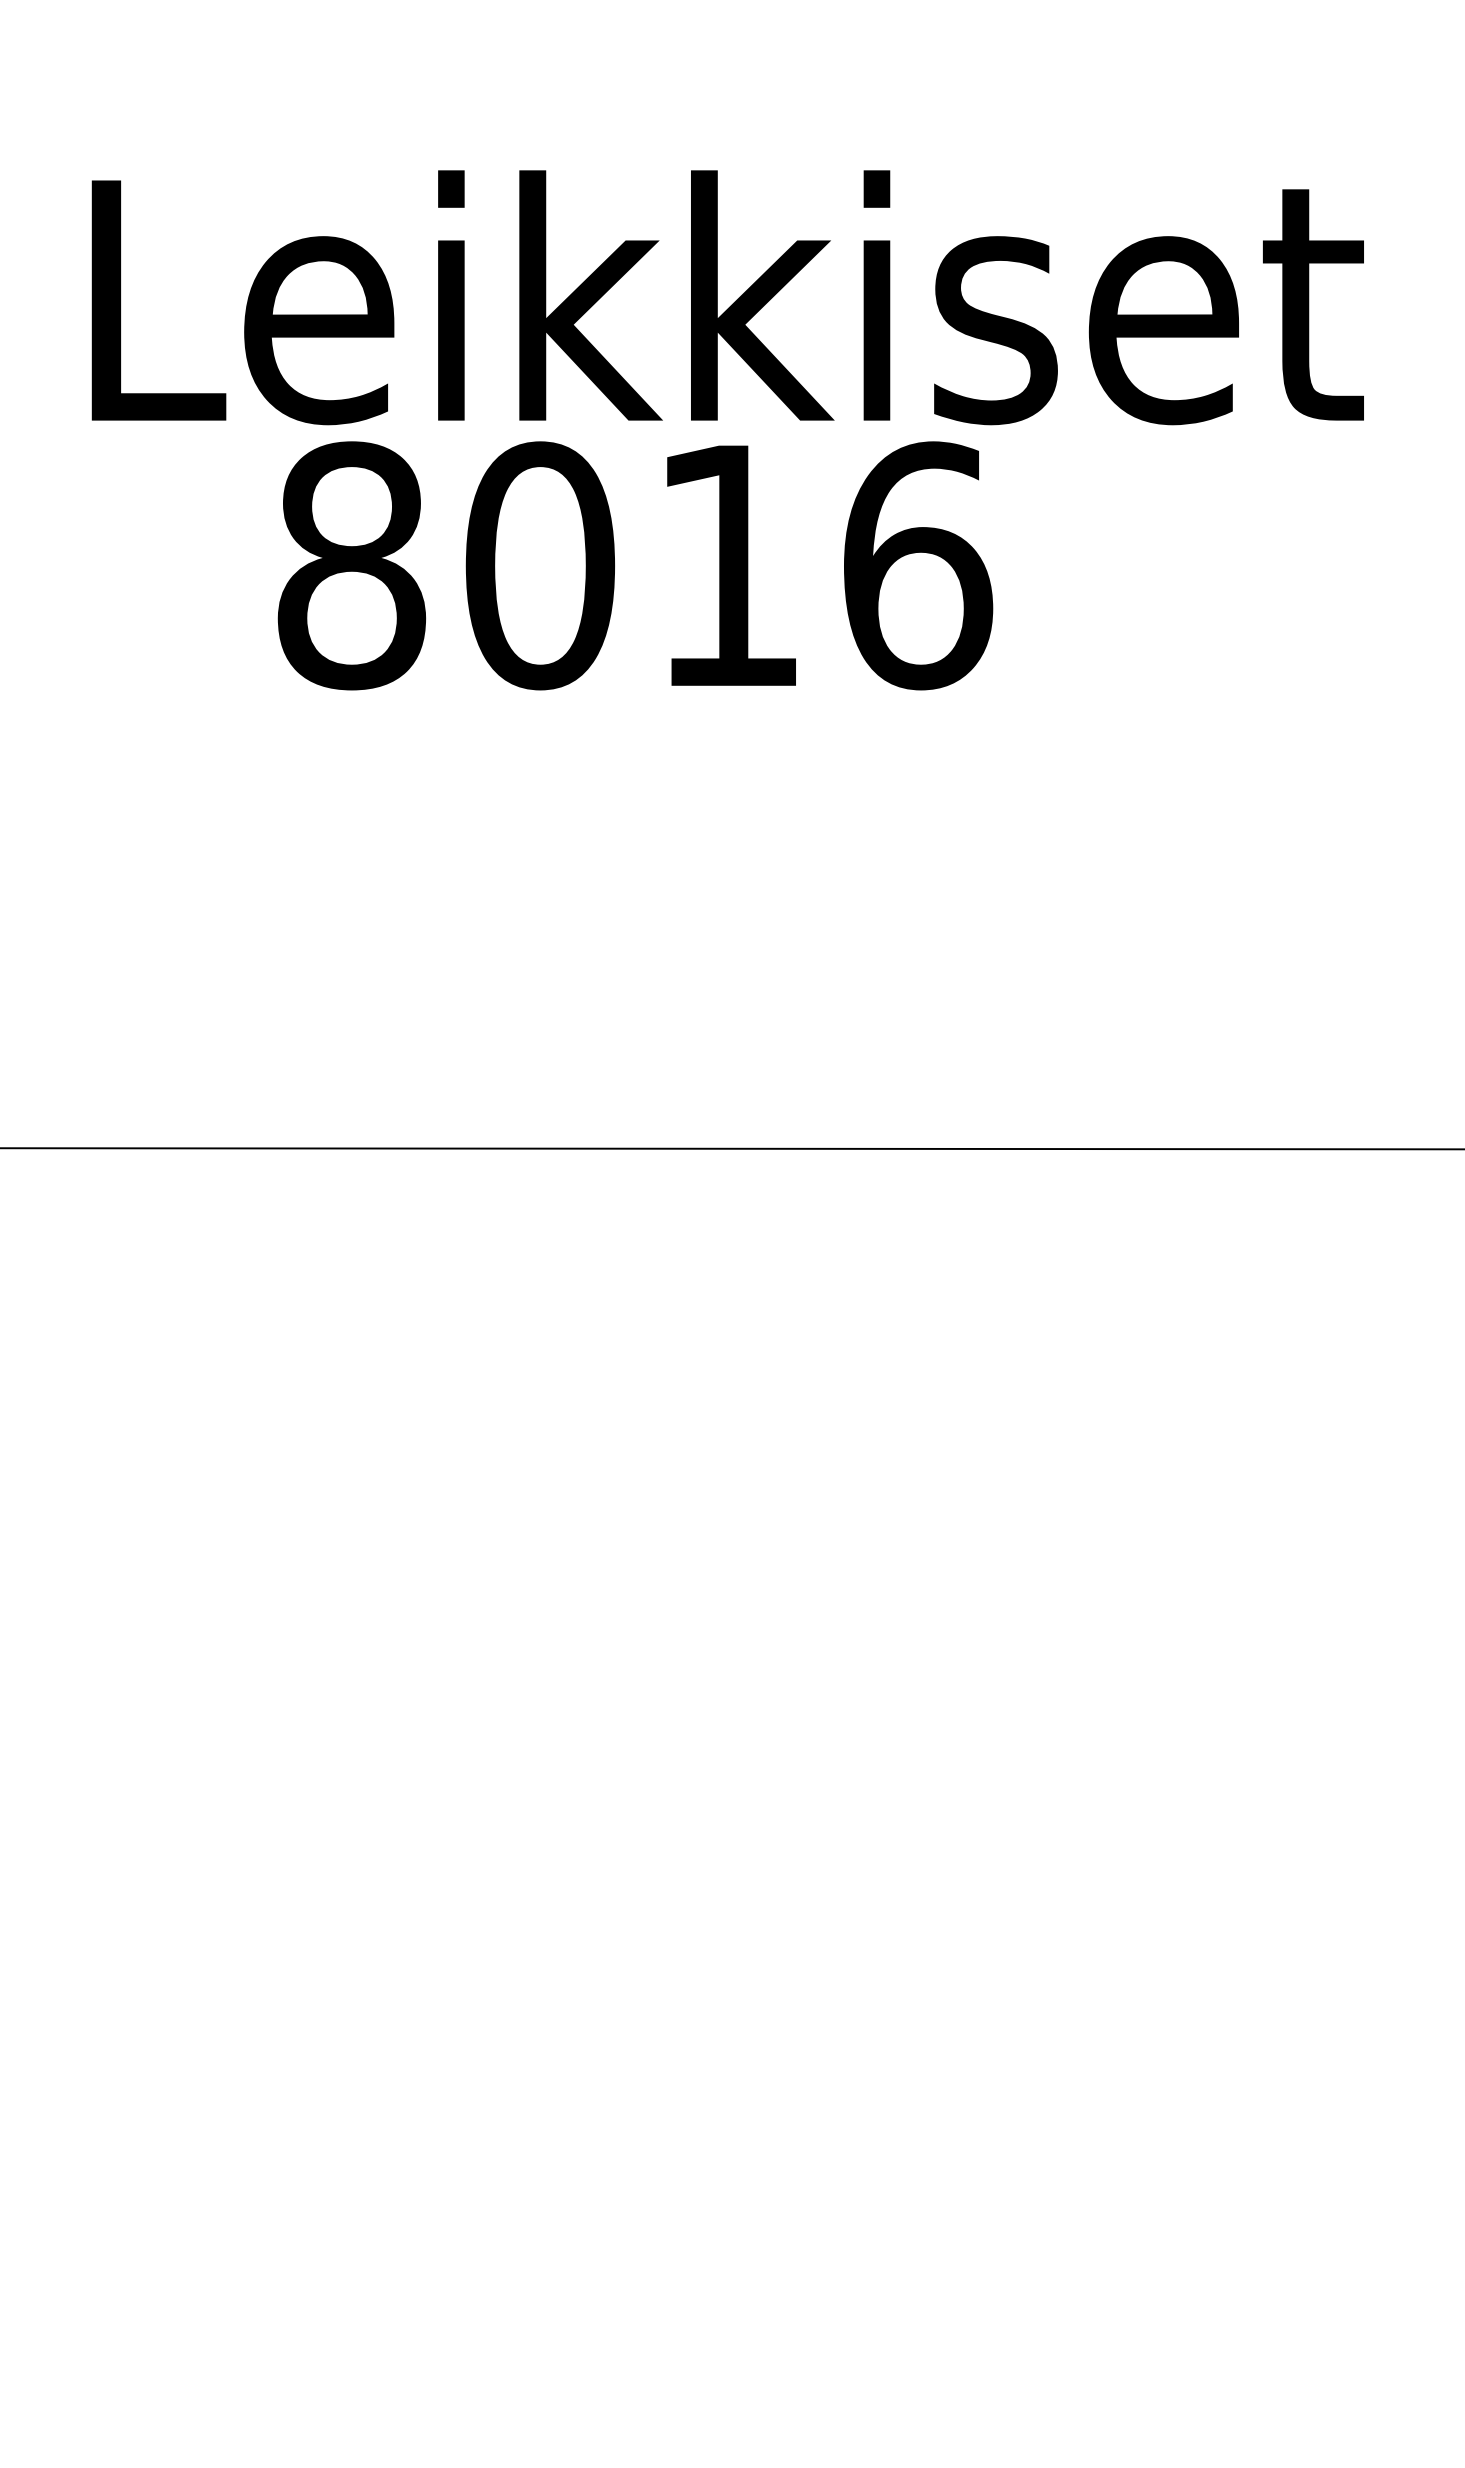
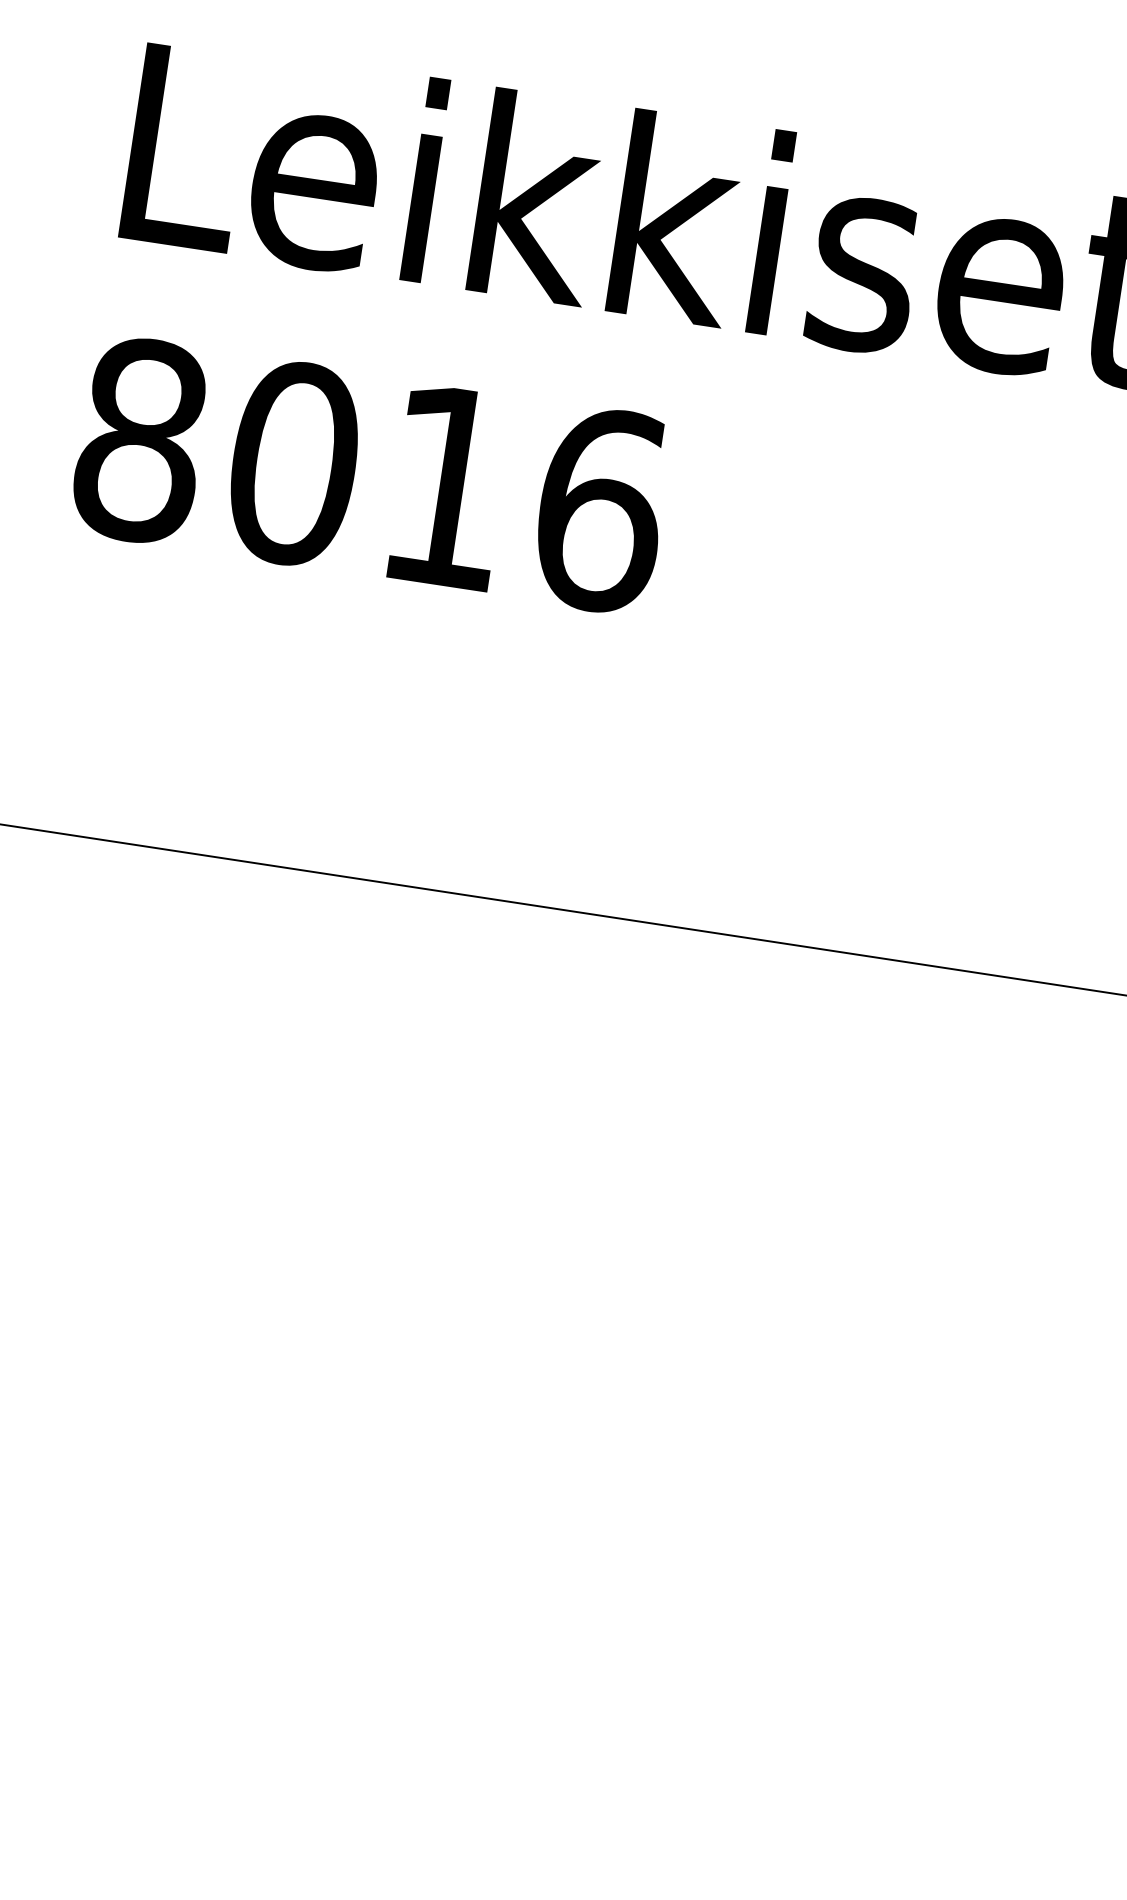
text: (635, 565) -> (371, 475), moved

